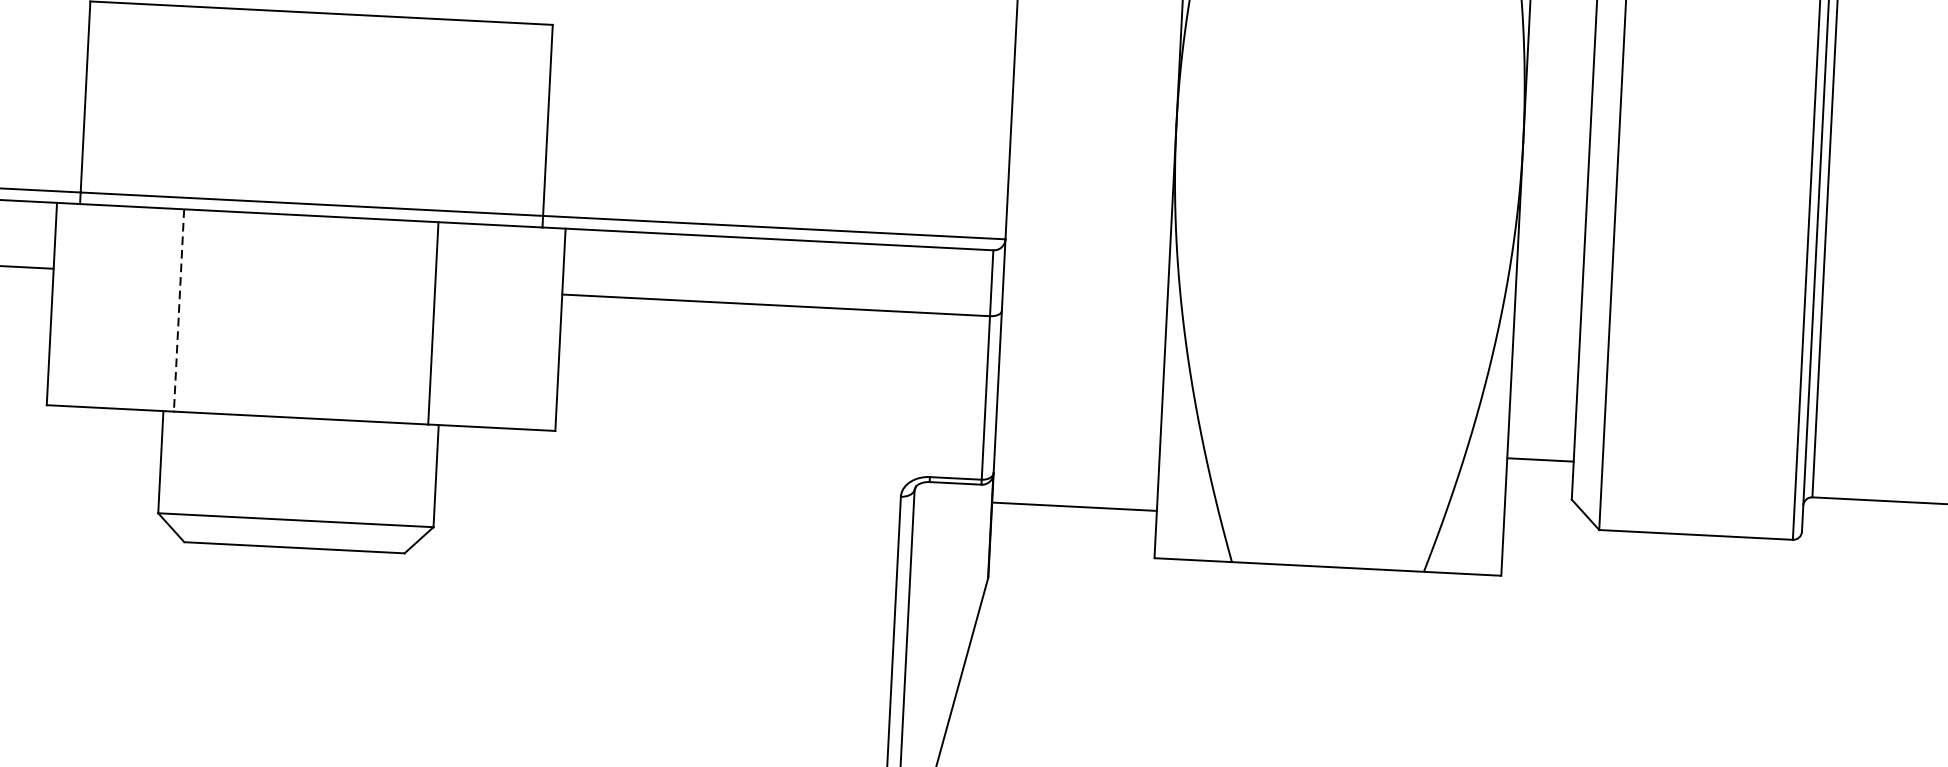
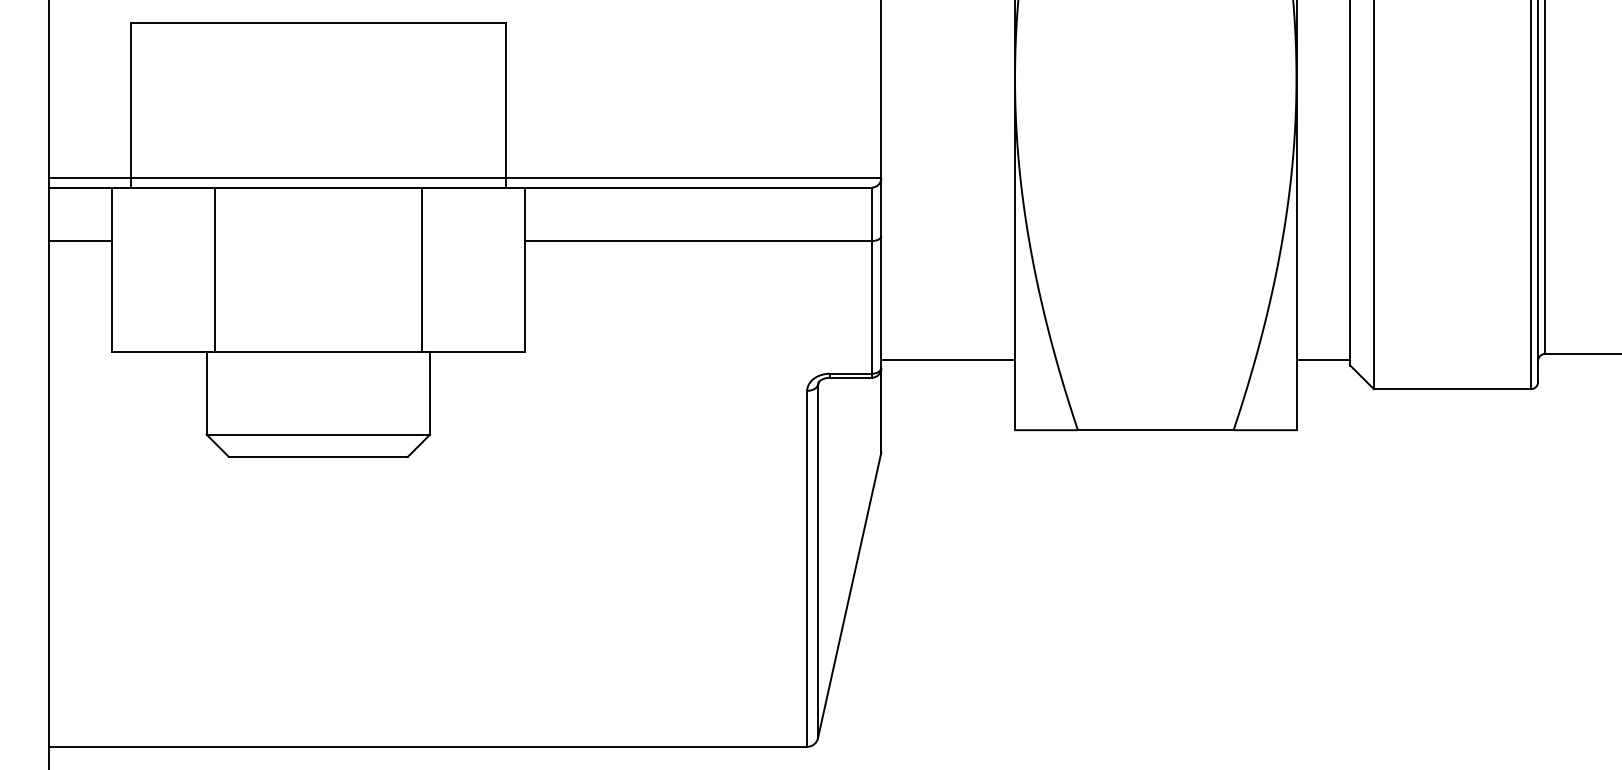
line: (179, 311) -> (215, 270), dashed -> solid
line: (1540, 459) -> (1323, 359), moved
line: (1074, 506) -> (948, 359), moved

